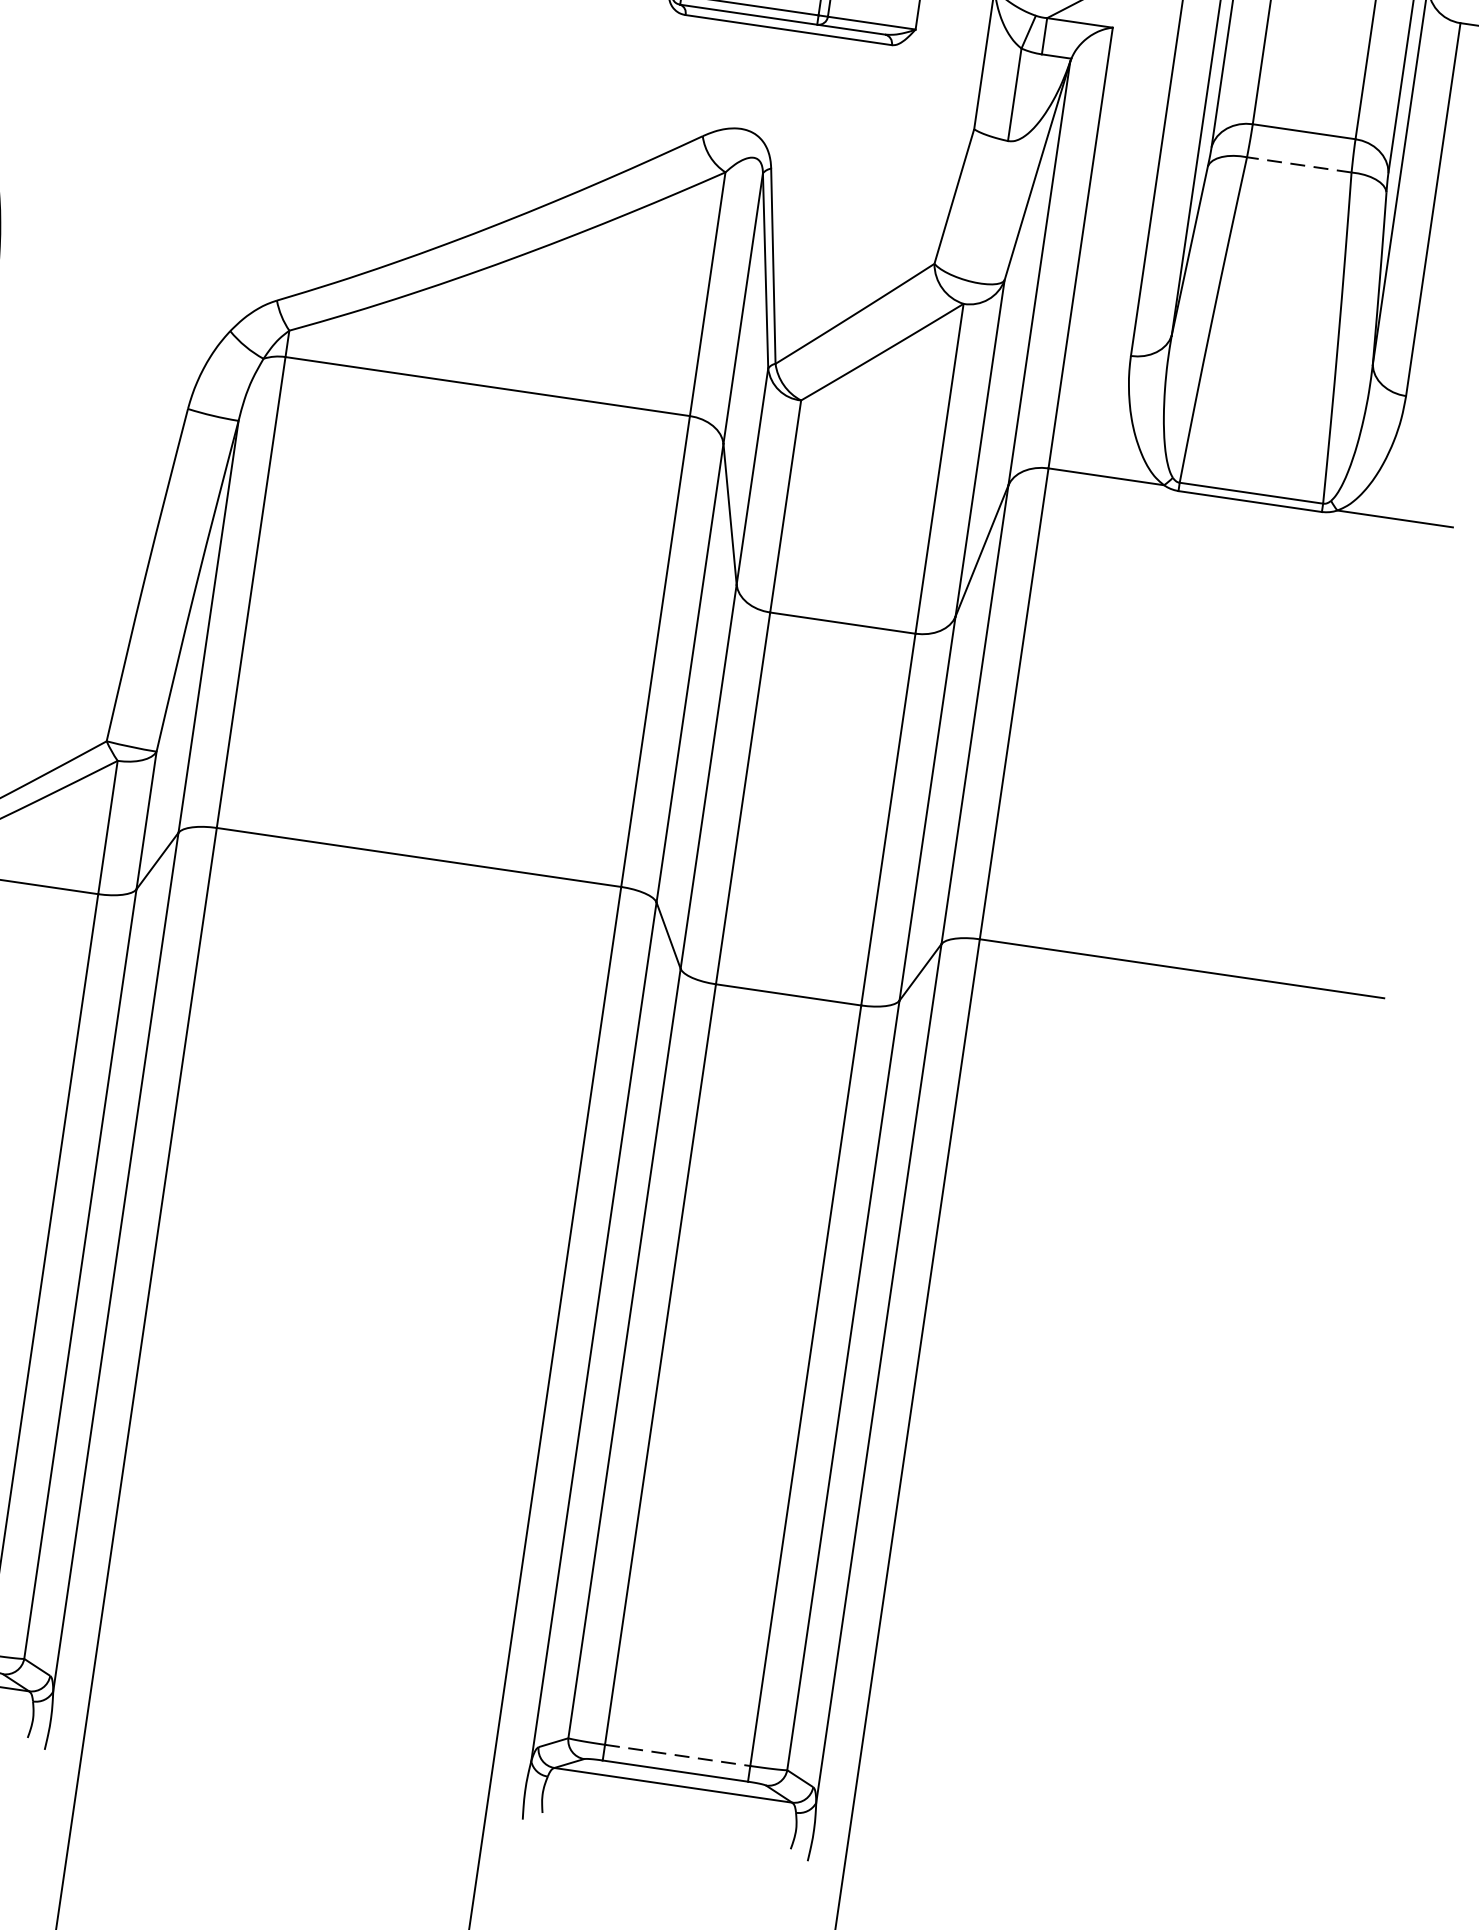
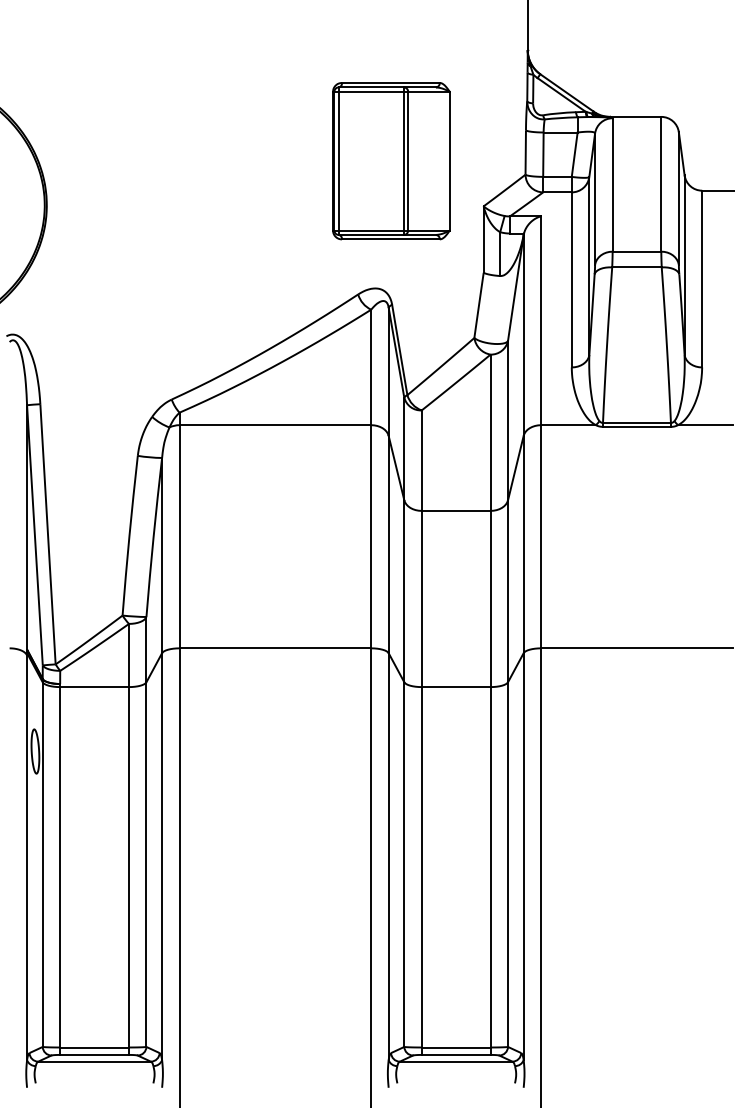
line: (1298, 164) -> (636, 267), dashed -> solid
line: (678, 1755) -> (456, 1047), dashed -> solid

